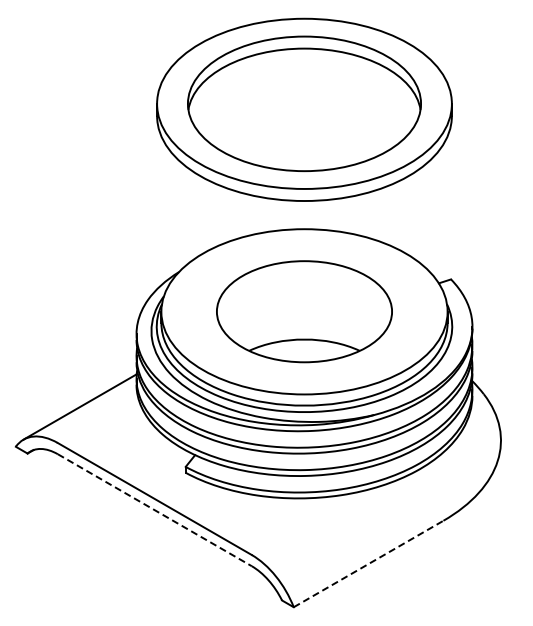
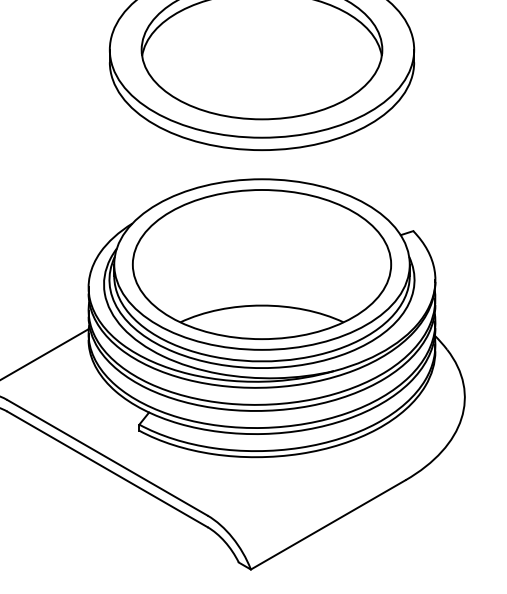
part: (304, 311) -> (262, 264), size x1.43
line: (154, 510) -> (107, 469), dashed -> solid
line: (369, 563) -> (329, 524), dashed -> solid

